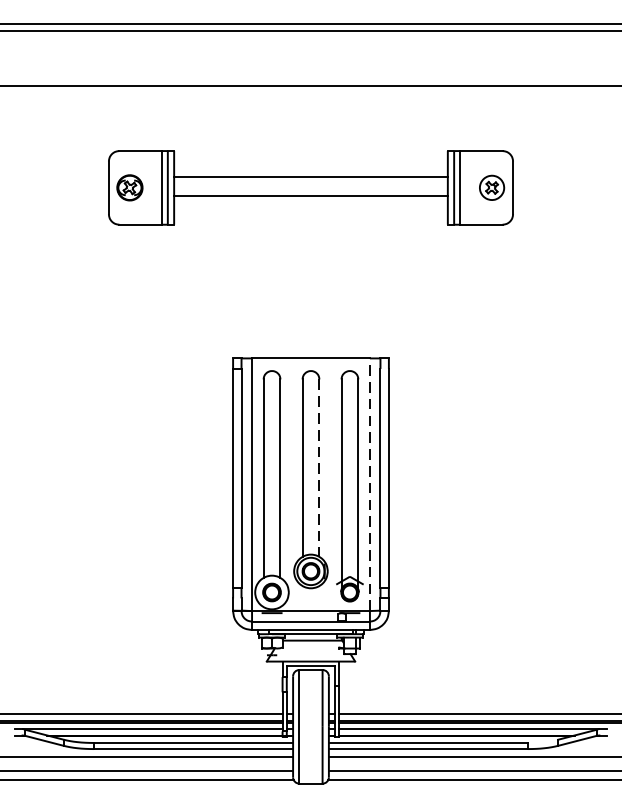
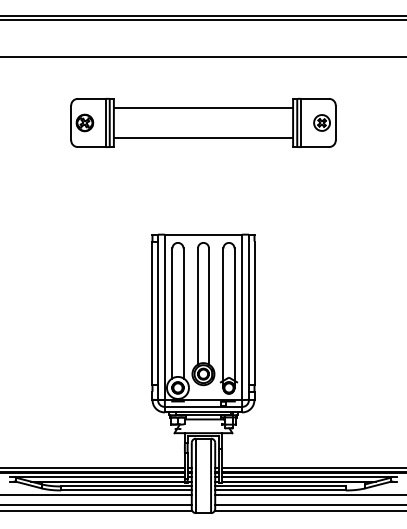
line: (311, 176) -> (203, 137), moved
line: (311, 196) -> (203, 108), moved
line: (320, 469) -> (209, 307), dashed -> solid
line: (370, 484) -> (242, 317), dashed -> solid

